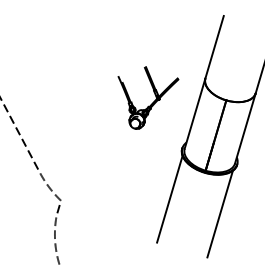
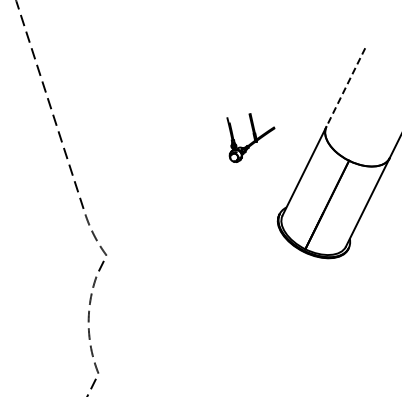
line: (214, 47) -> (345, 87), solid -> dashed
part: (151, 95) -> (250, 137), size x0.6
line: (169, 199) -> (251, 278), removed
line: (220, 213) -> (314, 309), removed

